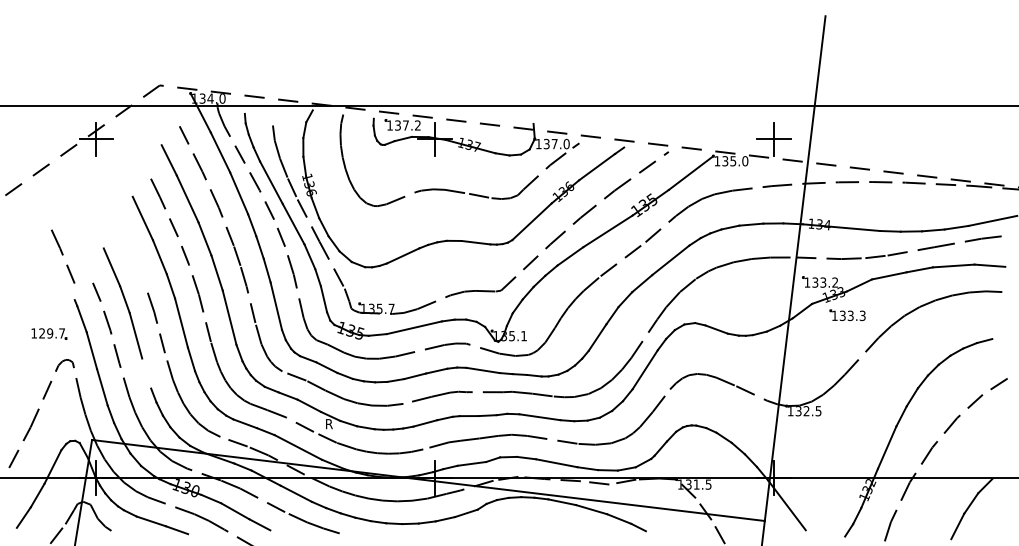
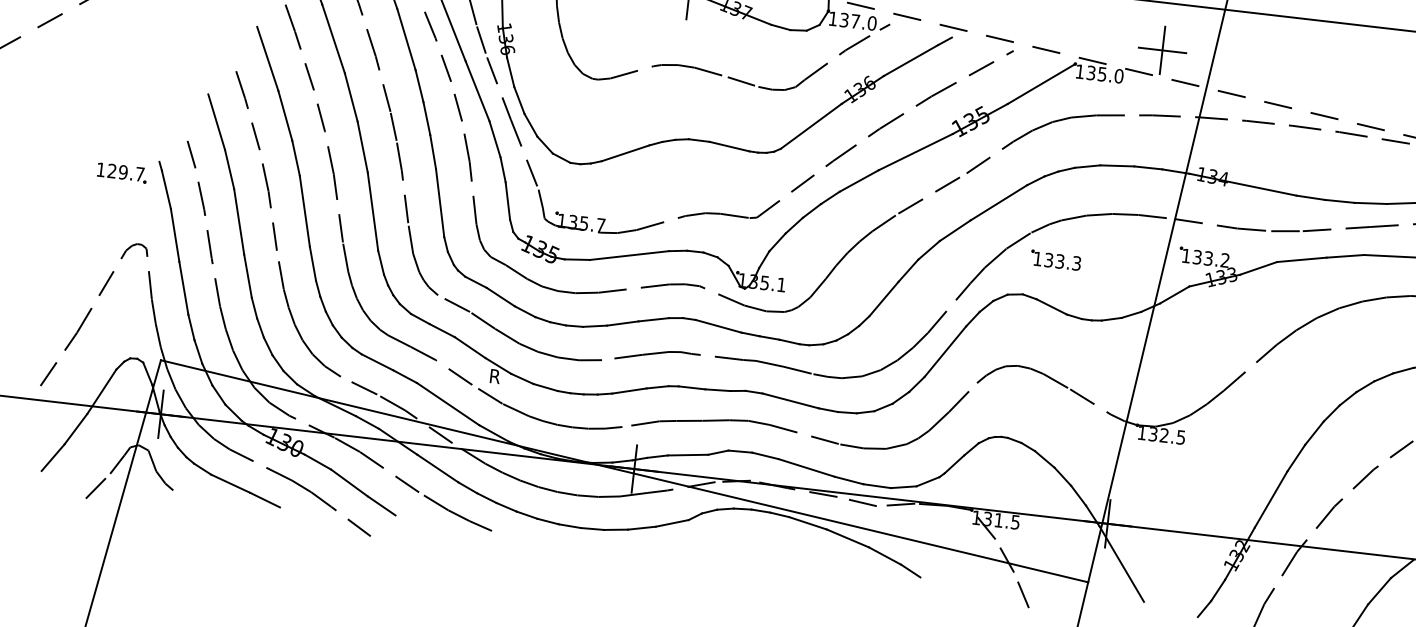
part: (63, 256) -> (248, 110), moved
part: (847, 314) -> (1055, 259), moved
part: (49, 333) -> (122, 172), moved
line: (146, 373) -> (247, 276), added

